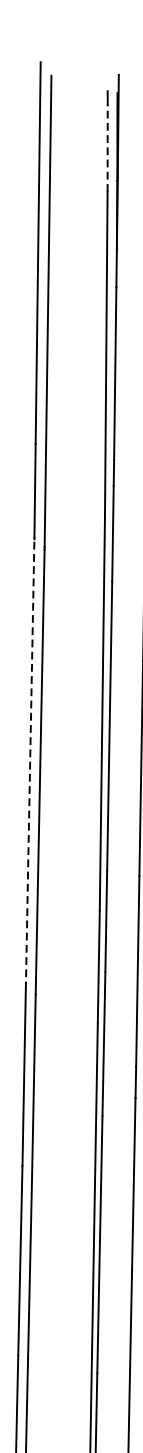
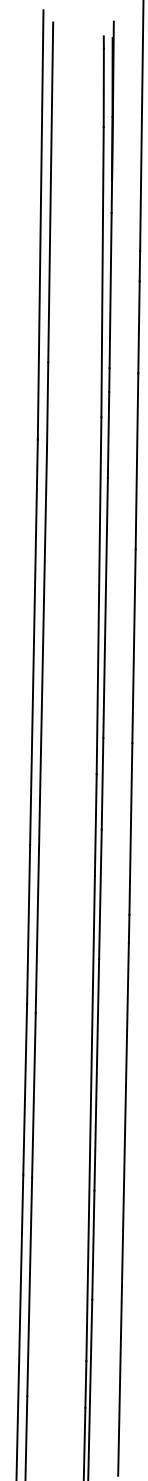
line: (107, 147) -> (103, 87), dashed -> solid
line: (29, 764) -> (33, 642), dashed -> solid

